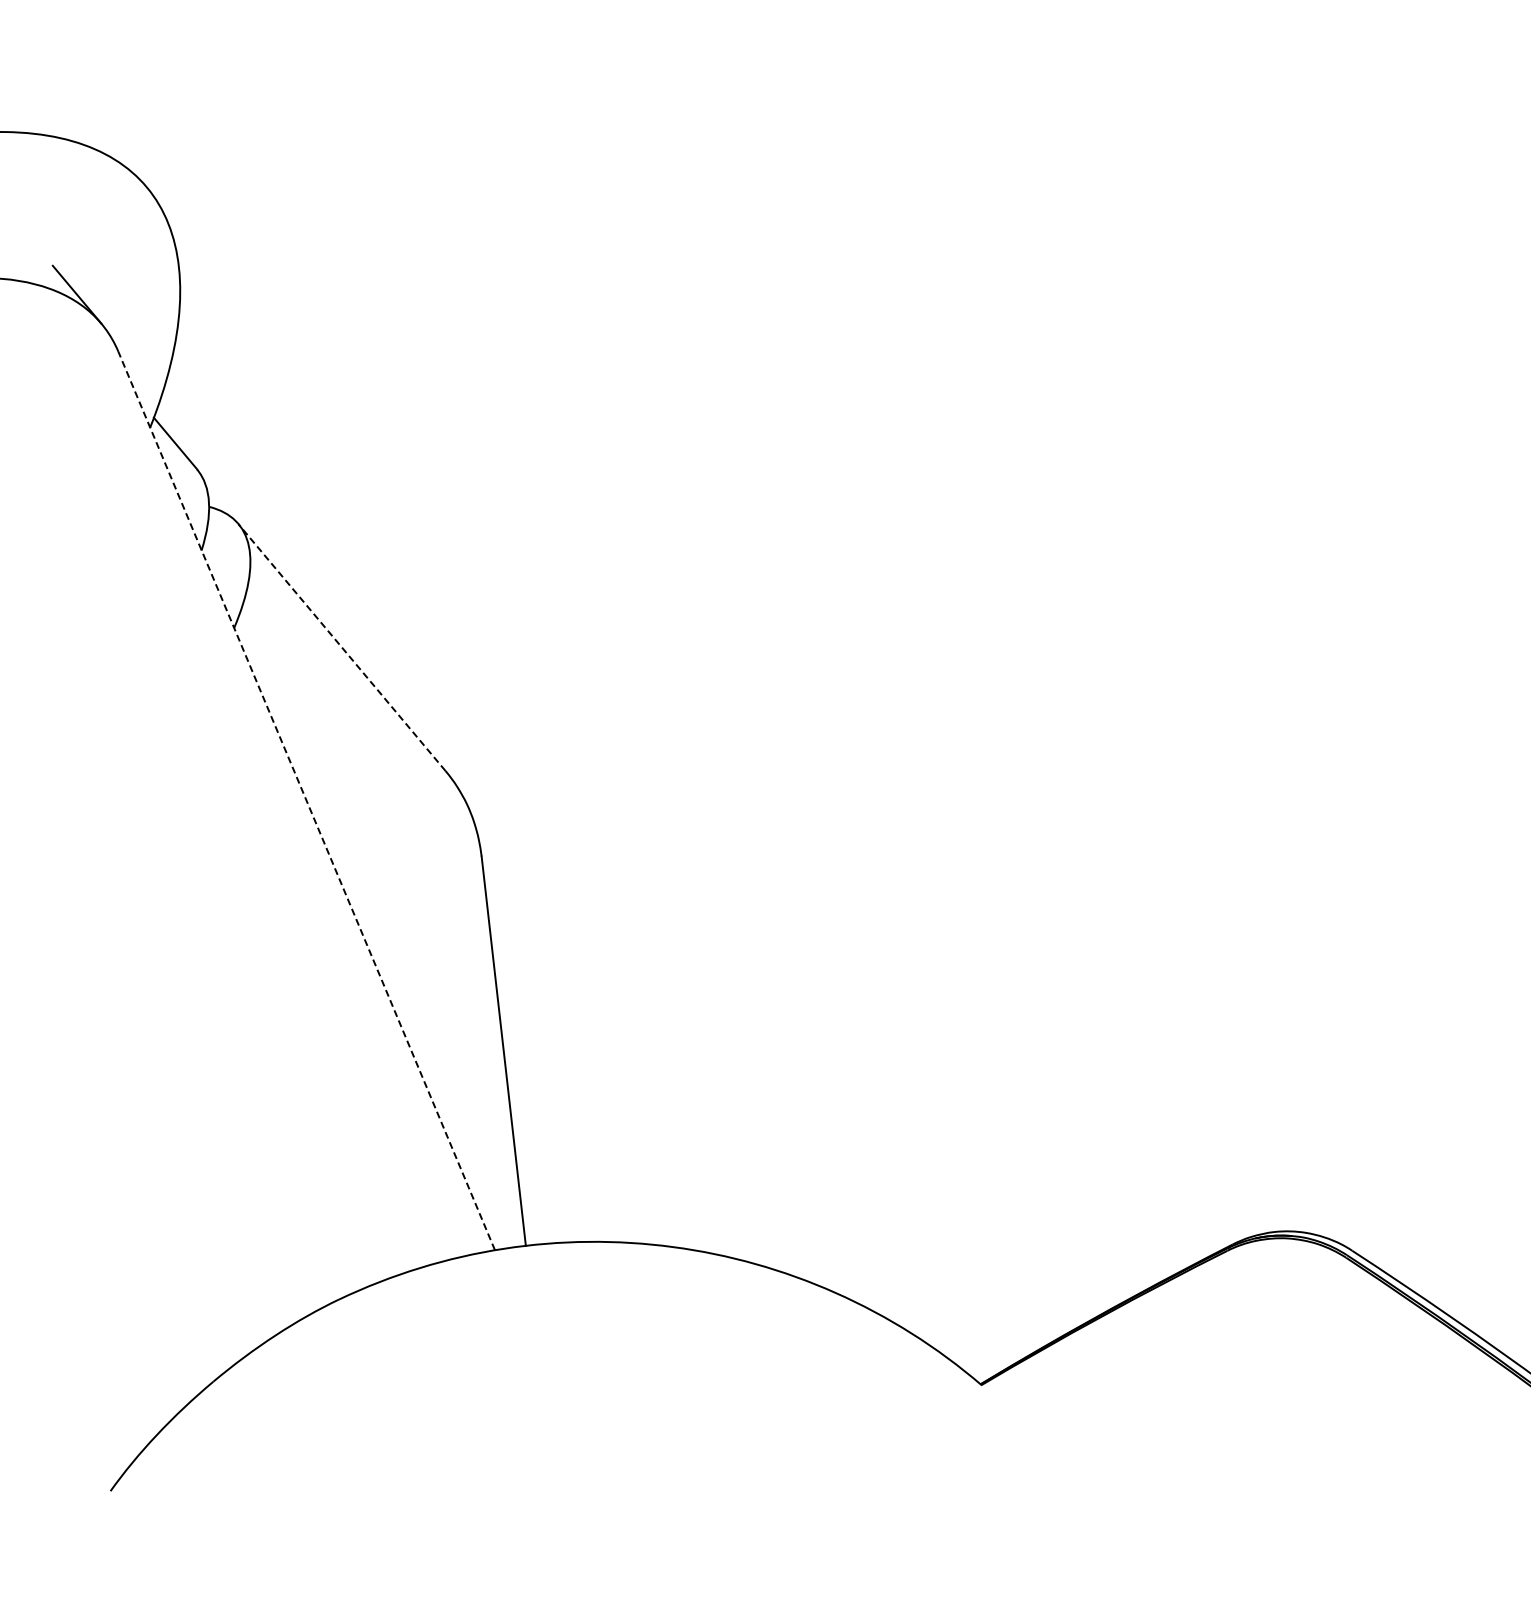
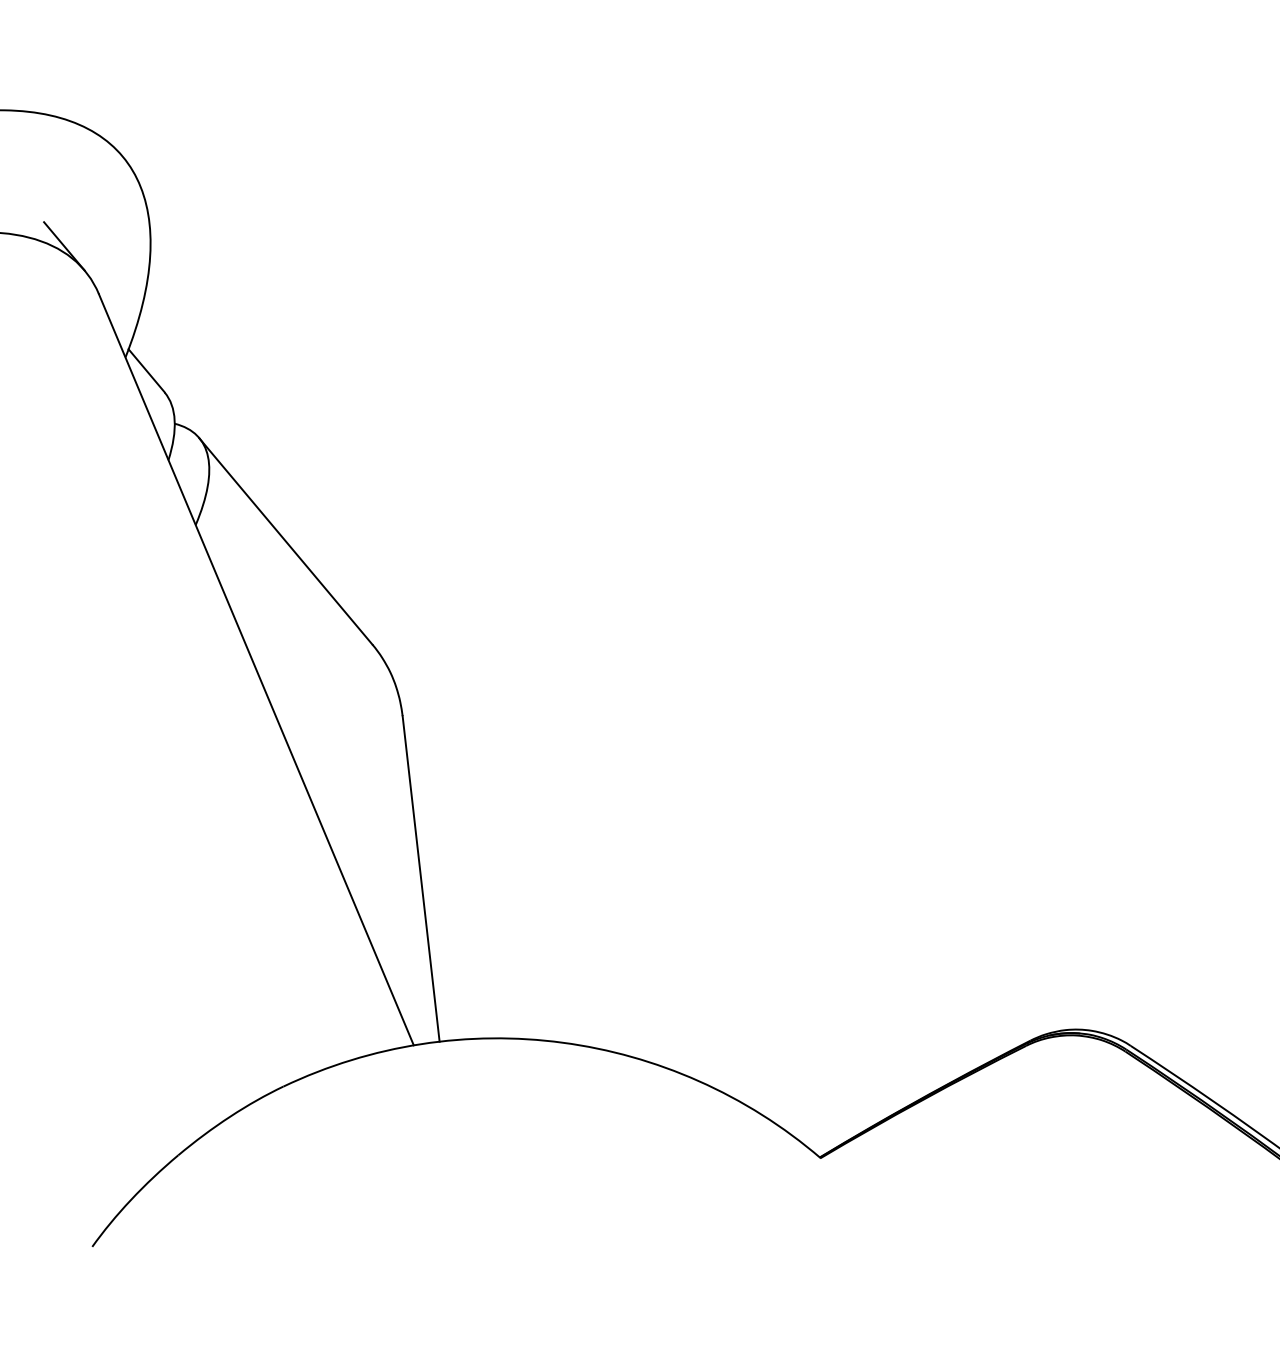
line: (341, 647) -> (285, 541), dashed -> solid
line: (306, 800) -> (256, 669), dashed -> solid

